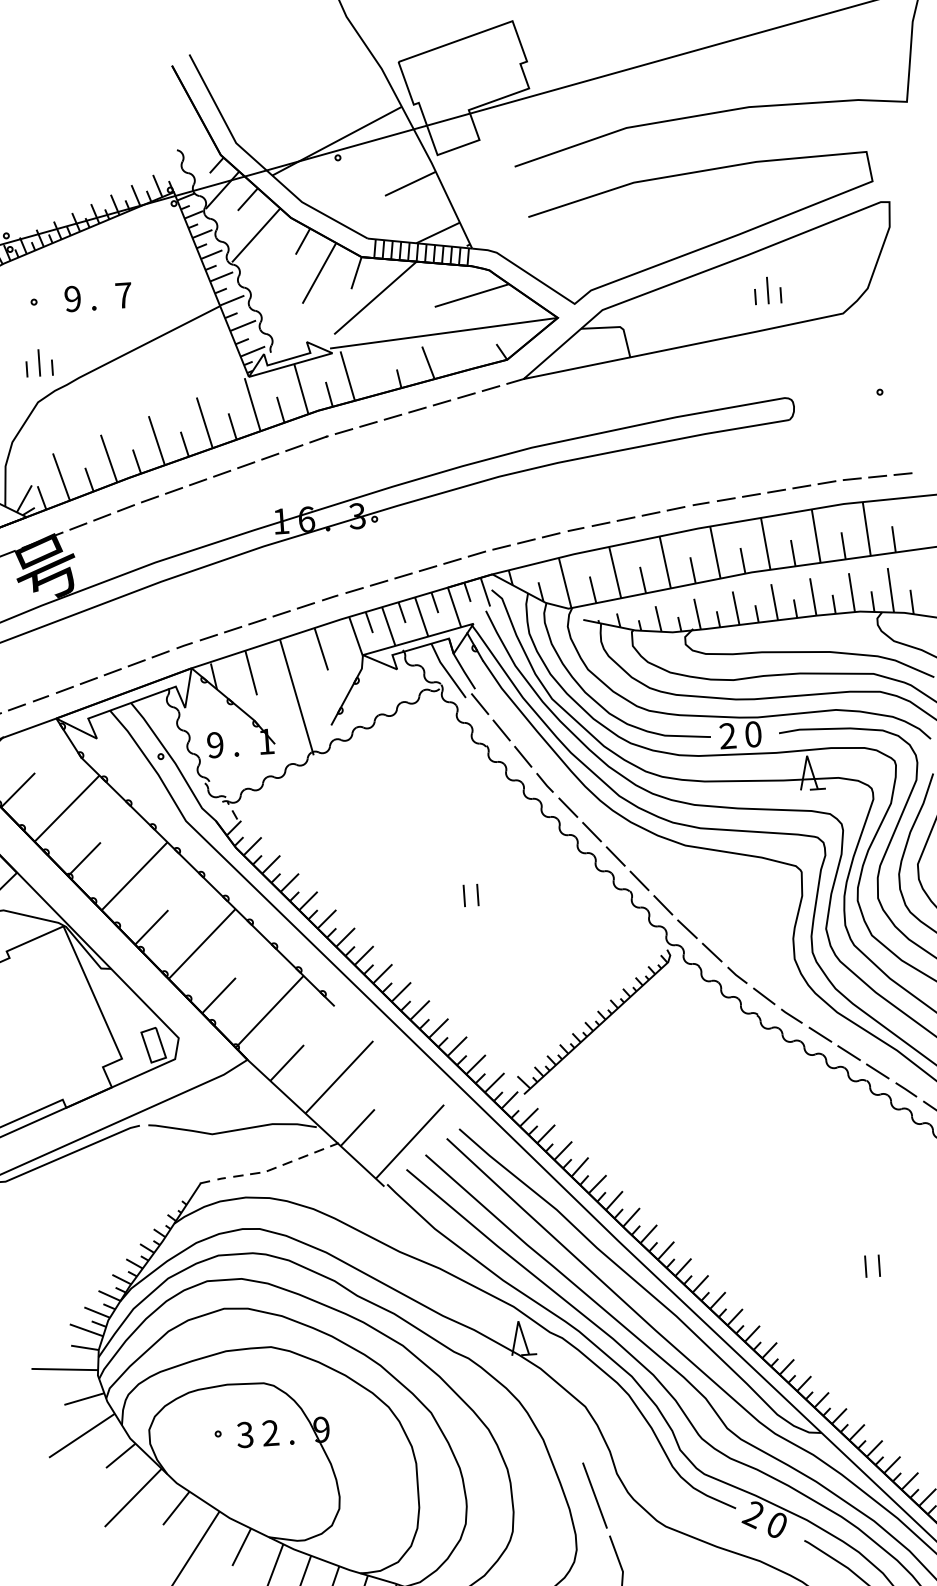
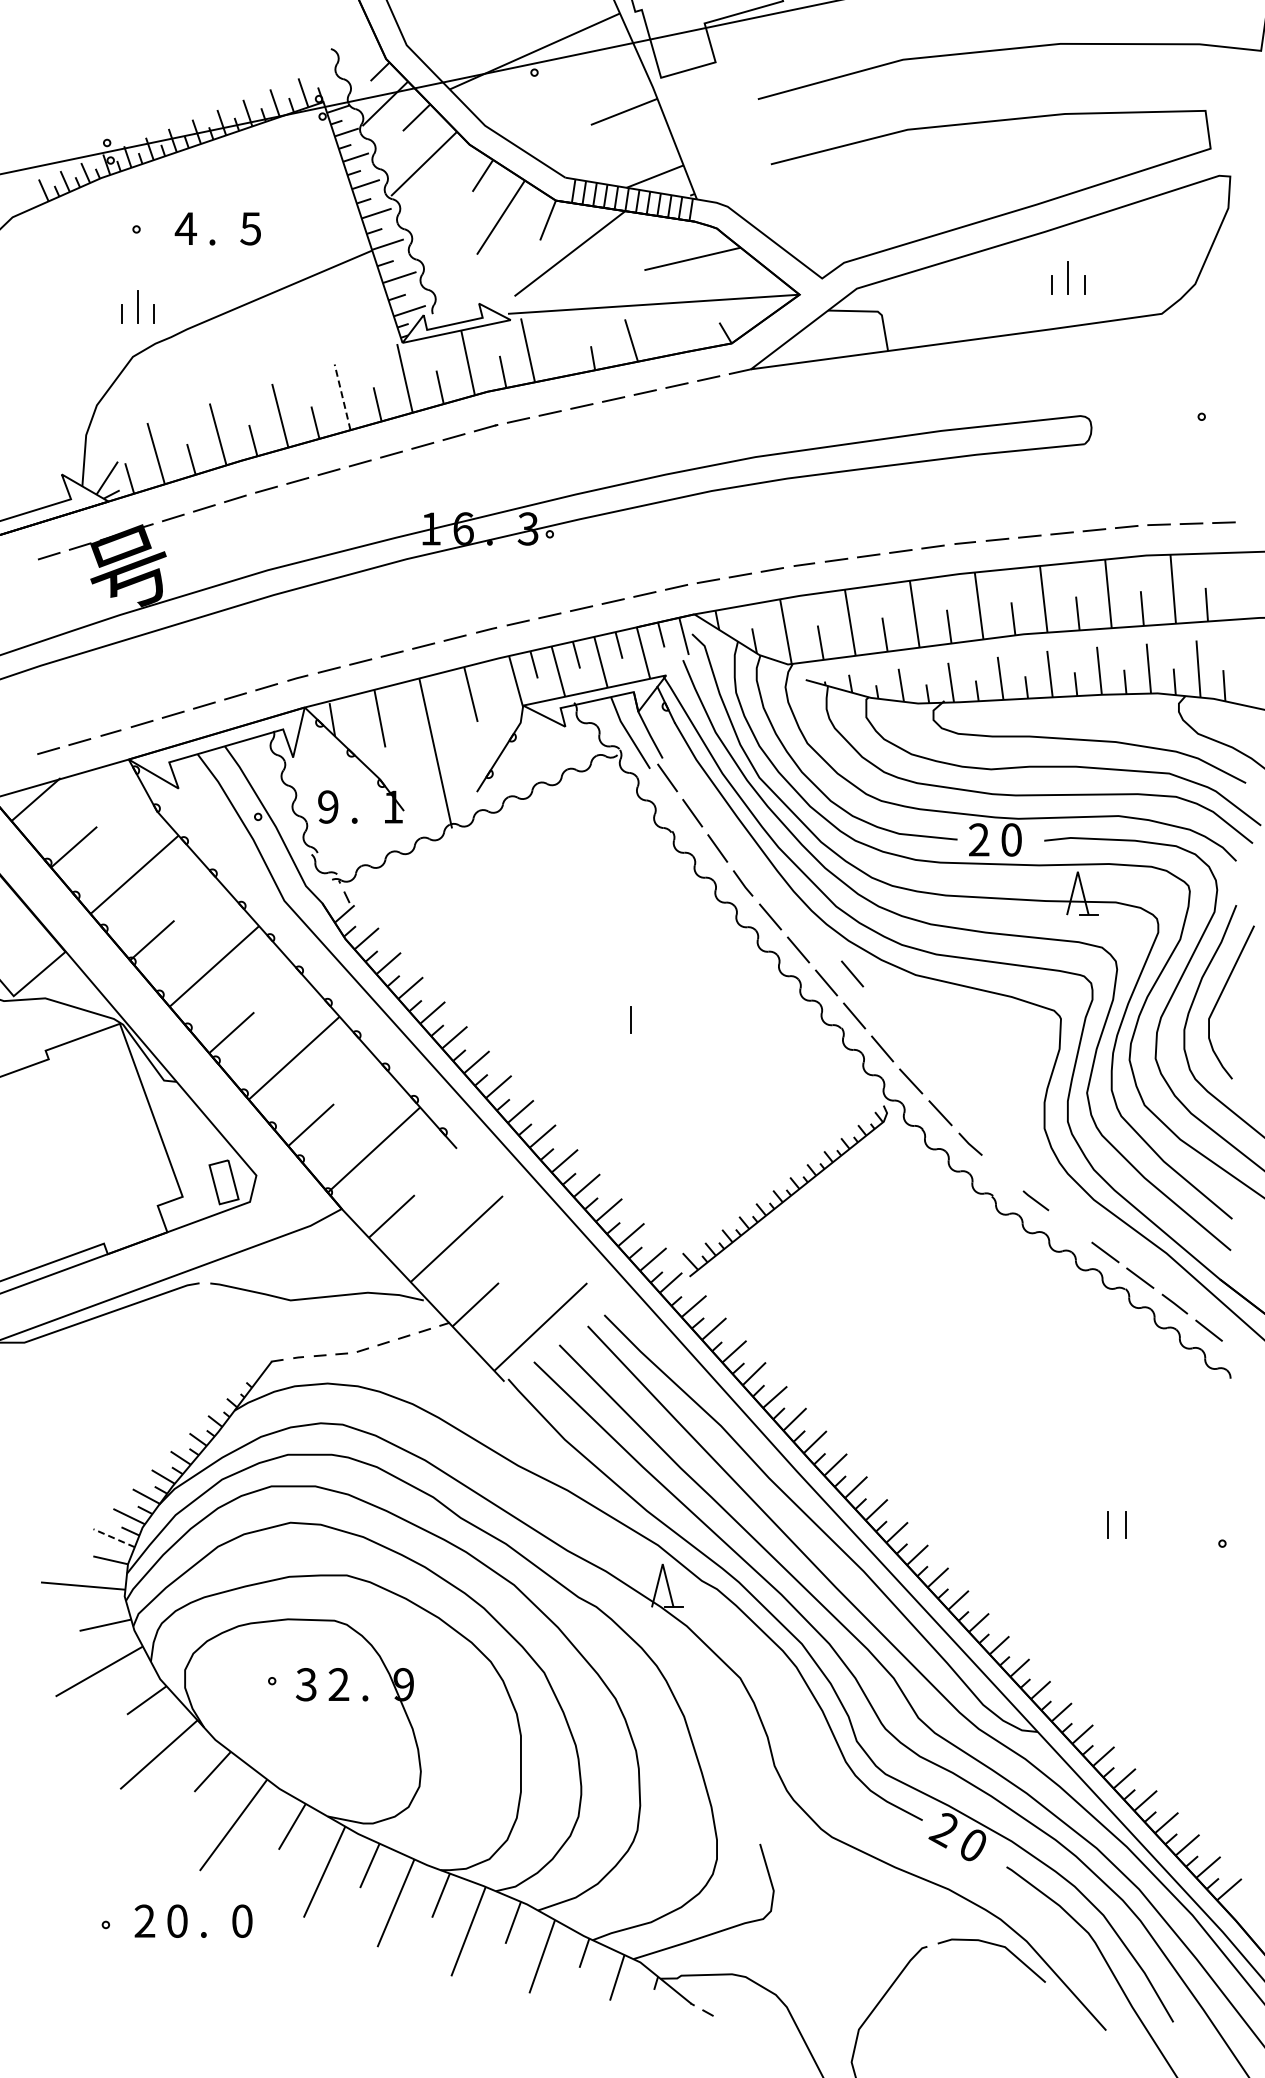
text: (123, 295) -> (250, 228), 7 -> 5
text: (72, 298) -> (185, 228), 9 -> 4
line: (204, 423) -> (342, 397), solid -> dashed
line: (635, 847) -> (852, 973), added
line: (478, 894) -> (648, 1019), removed
line: (764, 995) -> (1002, 1172), removed
line: (820, 1034) -> (1070, 1226), removed
line: (86, 1330) -> (114, 1538), solid -> dashed
line: (594, 1495) -> (744, 1791), removed

